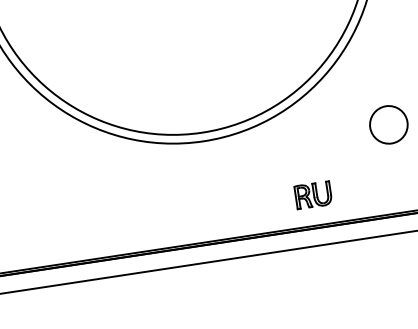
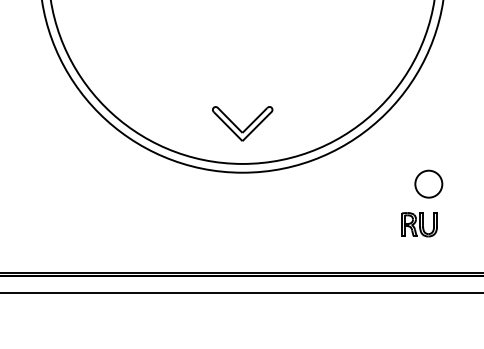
part: (196, 92) -> (242, 123), added
circle: (388, 124) -> (428, 183), size x0.71
part: (313, 195) -> (419, 224), moved

